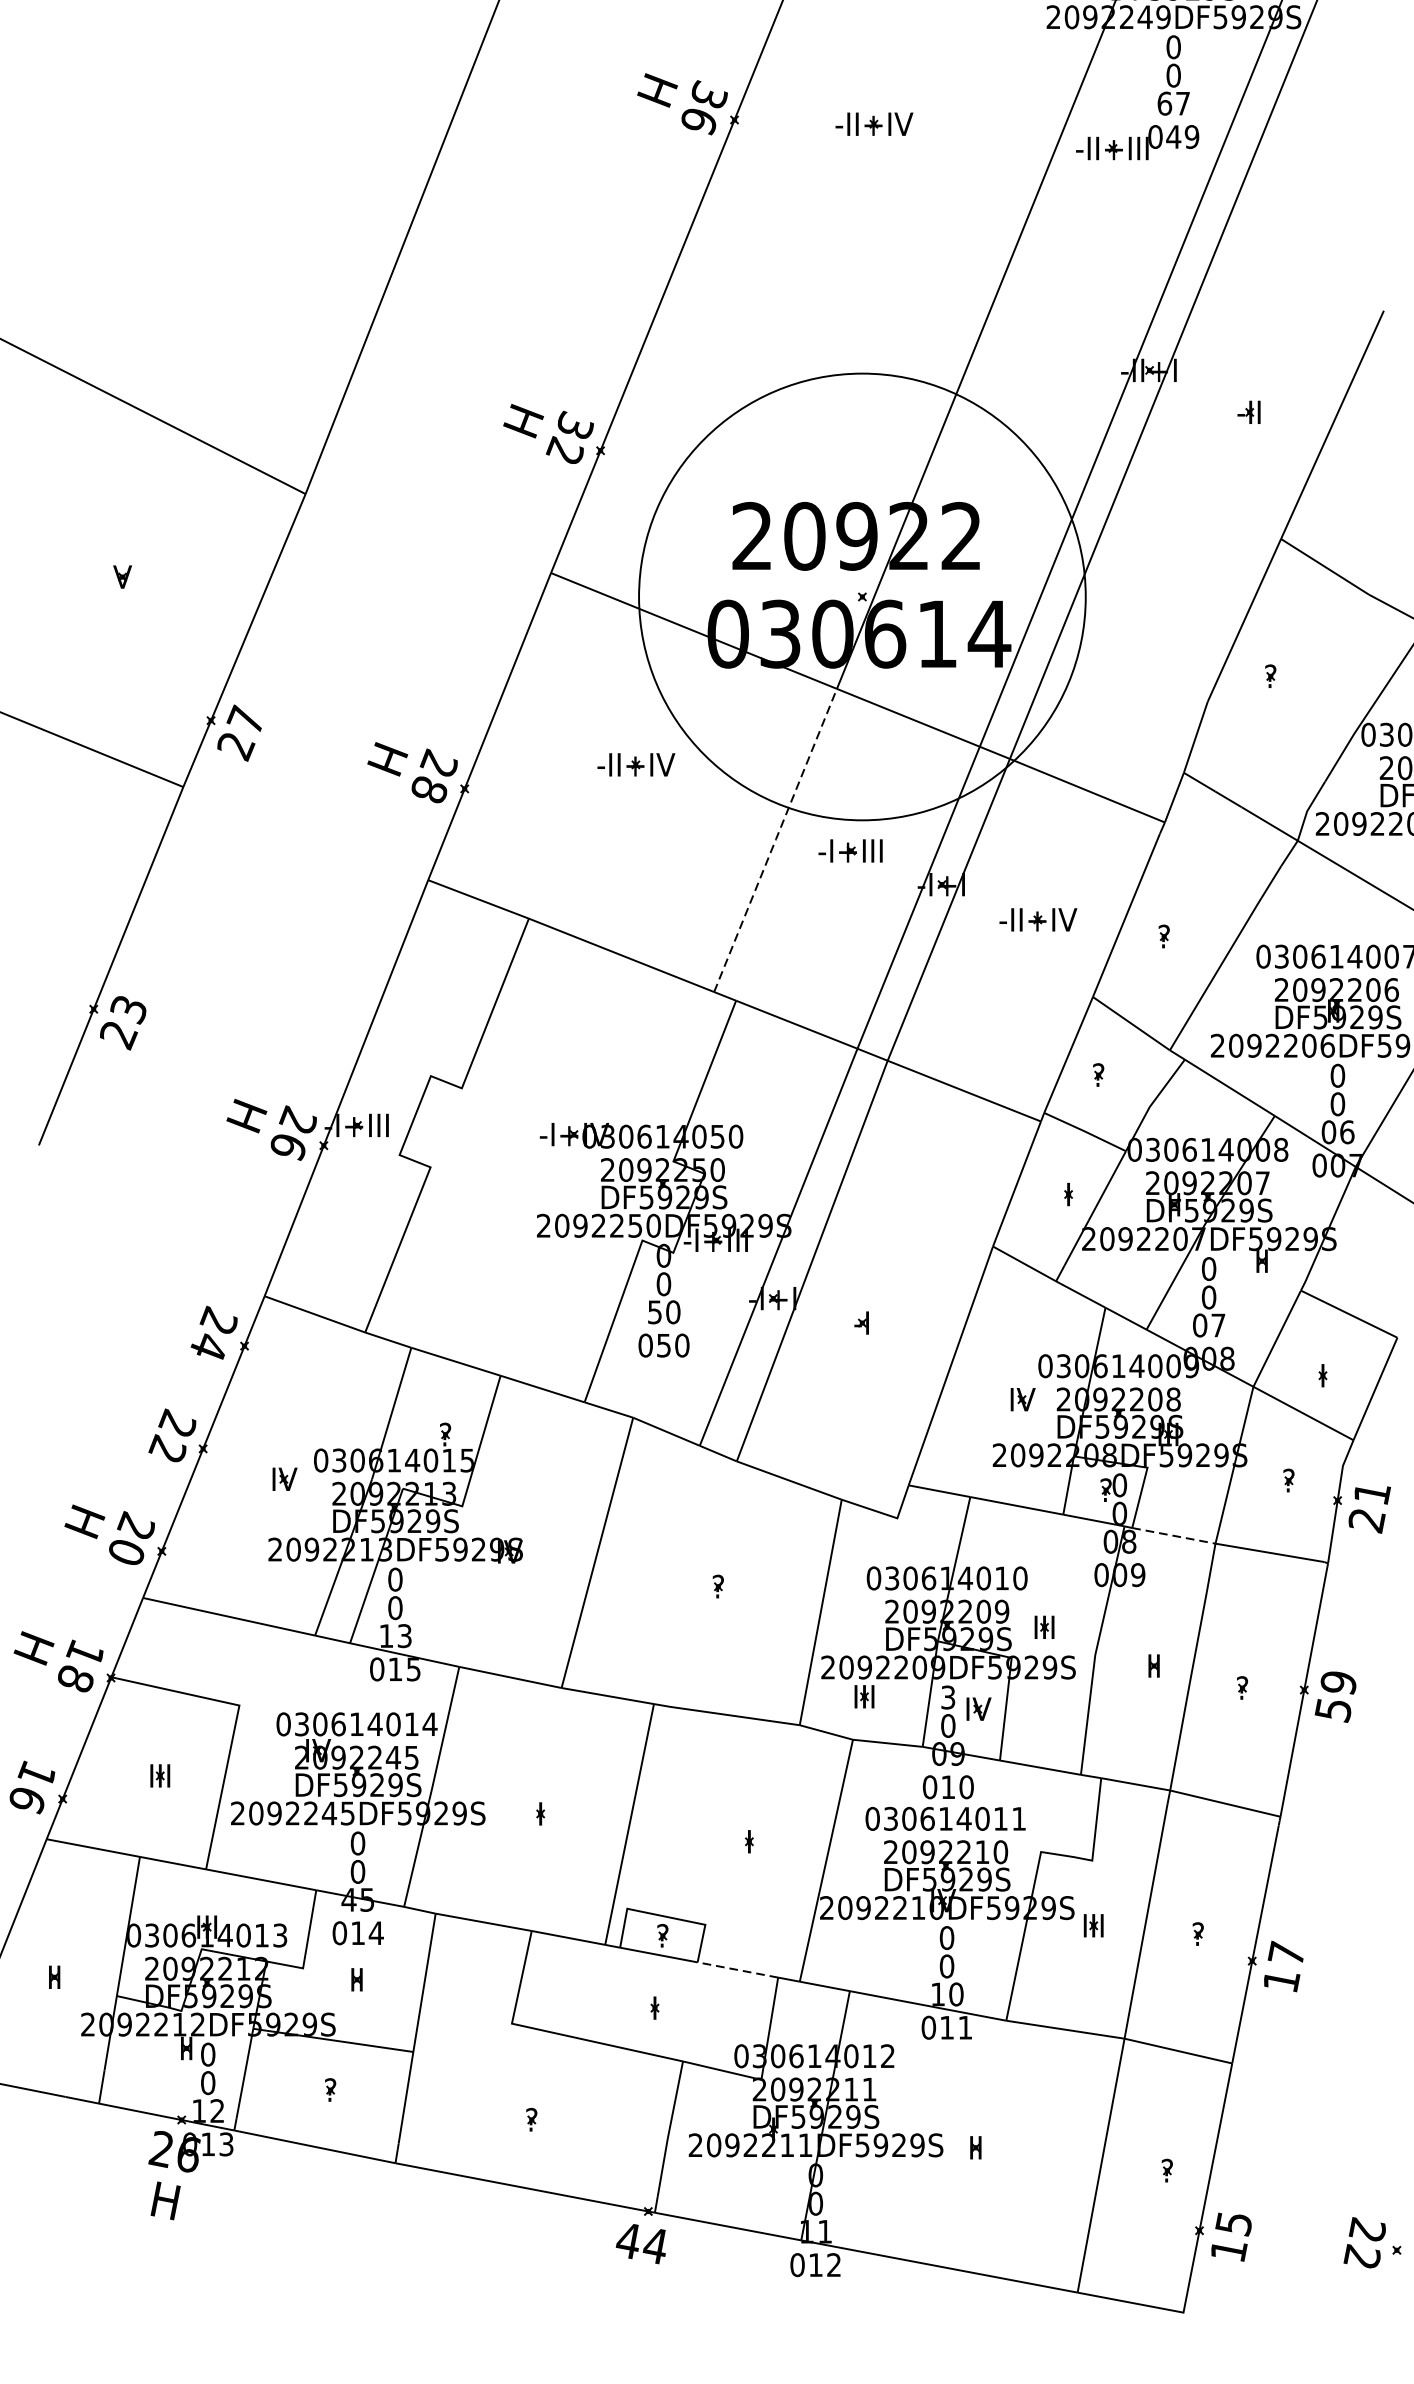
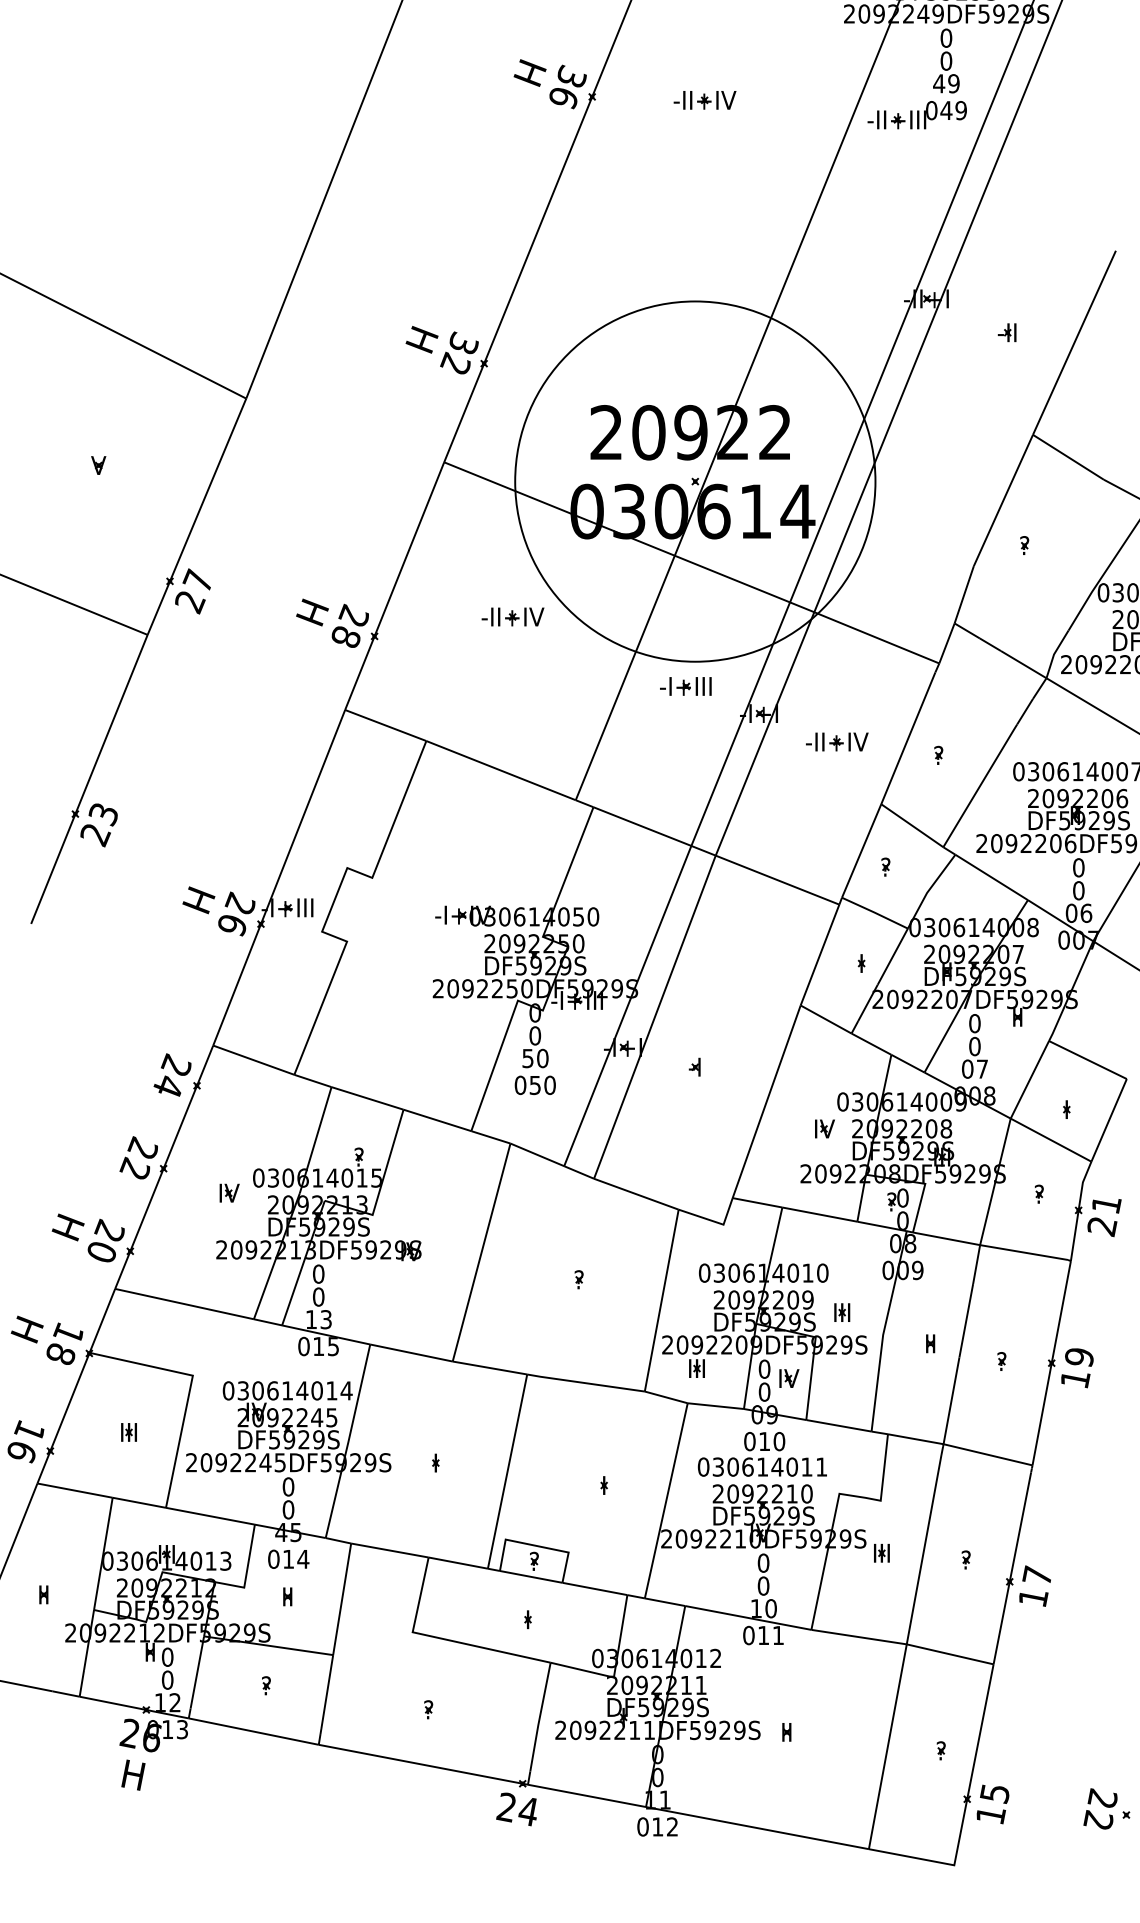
text: (1173, 103) -> (946, 83), 67 -> 49
line: (775, 839) -> (625, 677), dashed -> solid
line: (1175, 1535) -> (947, 1238), dashed -> solid
text: (948, 1696) -> (764, 1368), 3 -> 0
text: (1333, 1710) -> (1075, 1379), 59 -> 19
line: (737, 1969) -> (594, 1588), dashed -> solid
text: (627, 2240) -> (505, 1807), 44 -> 24

